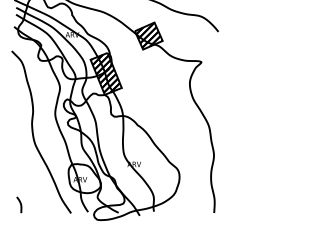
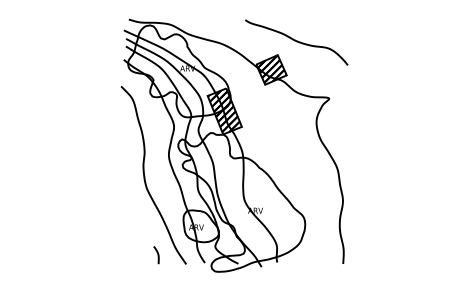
curve: (20, 205) -> (157, 255), moved

